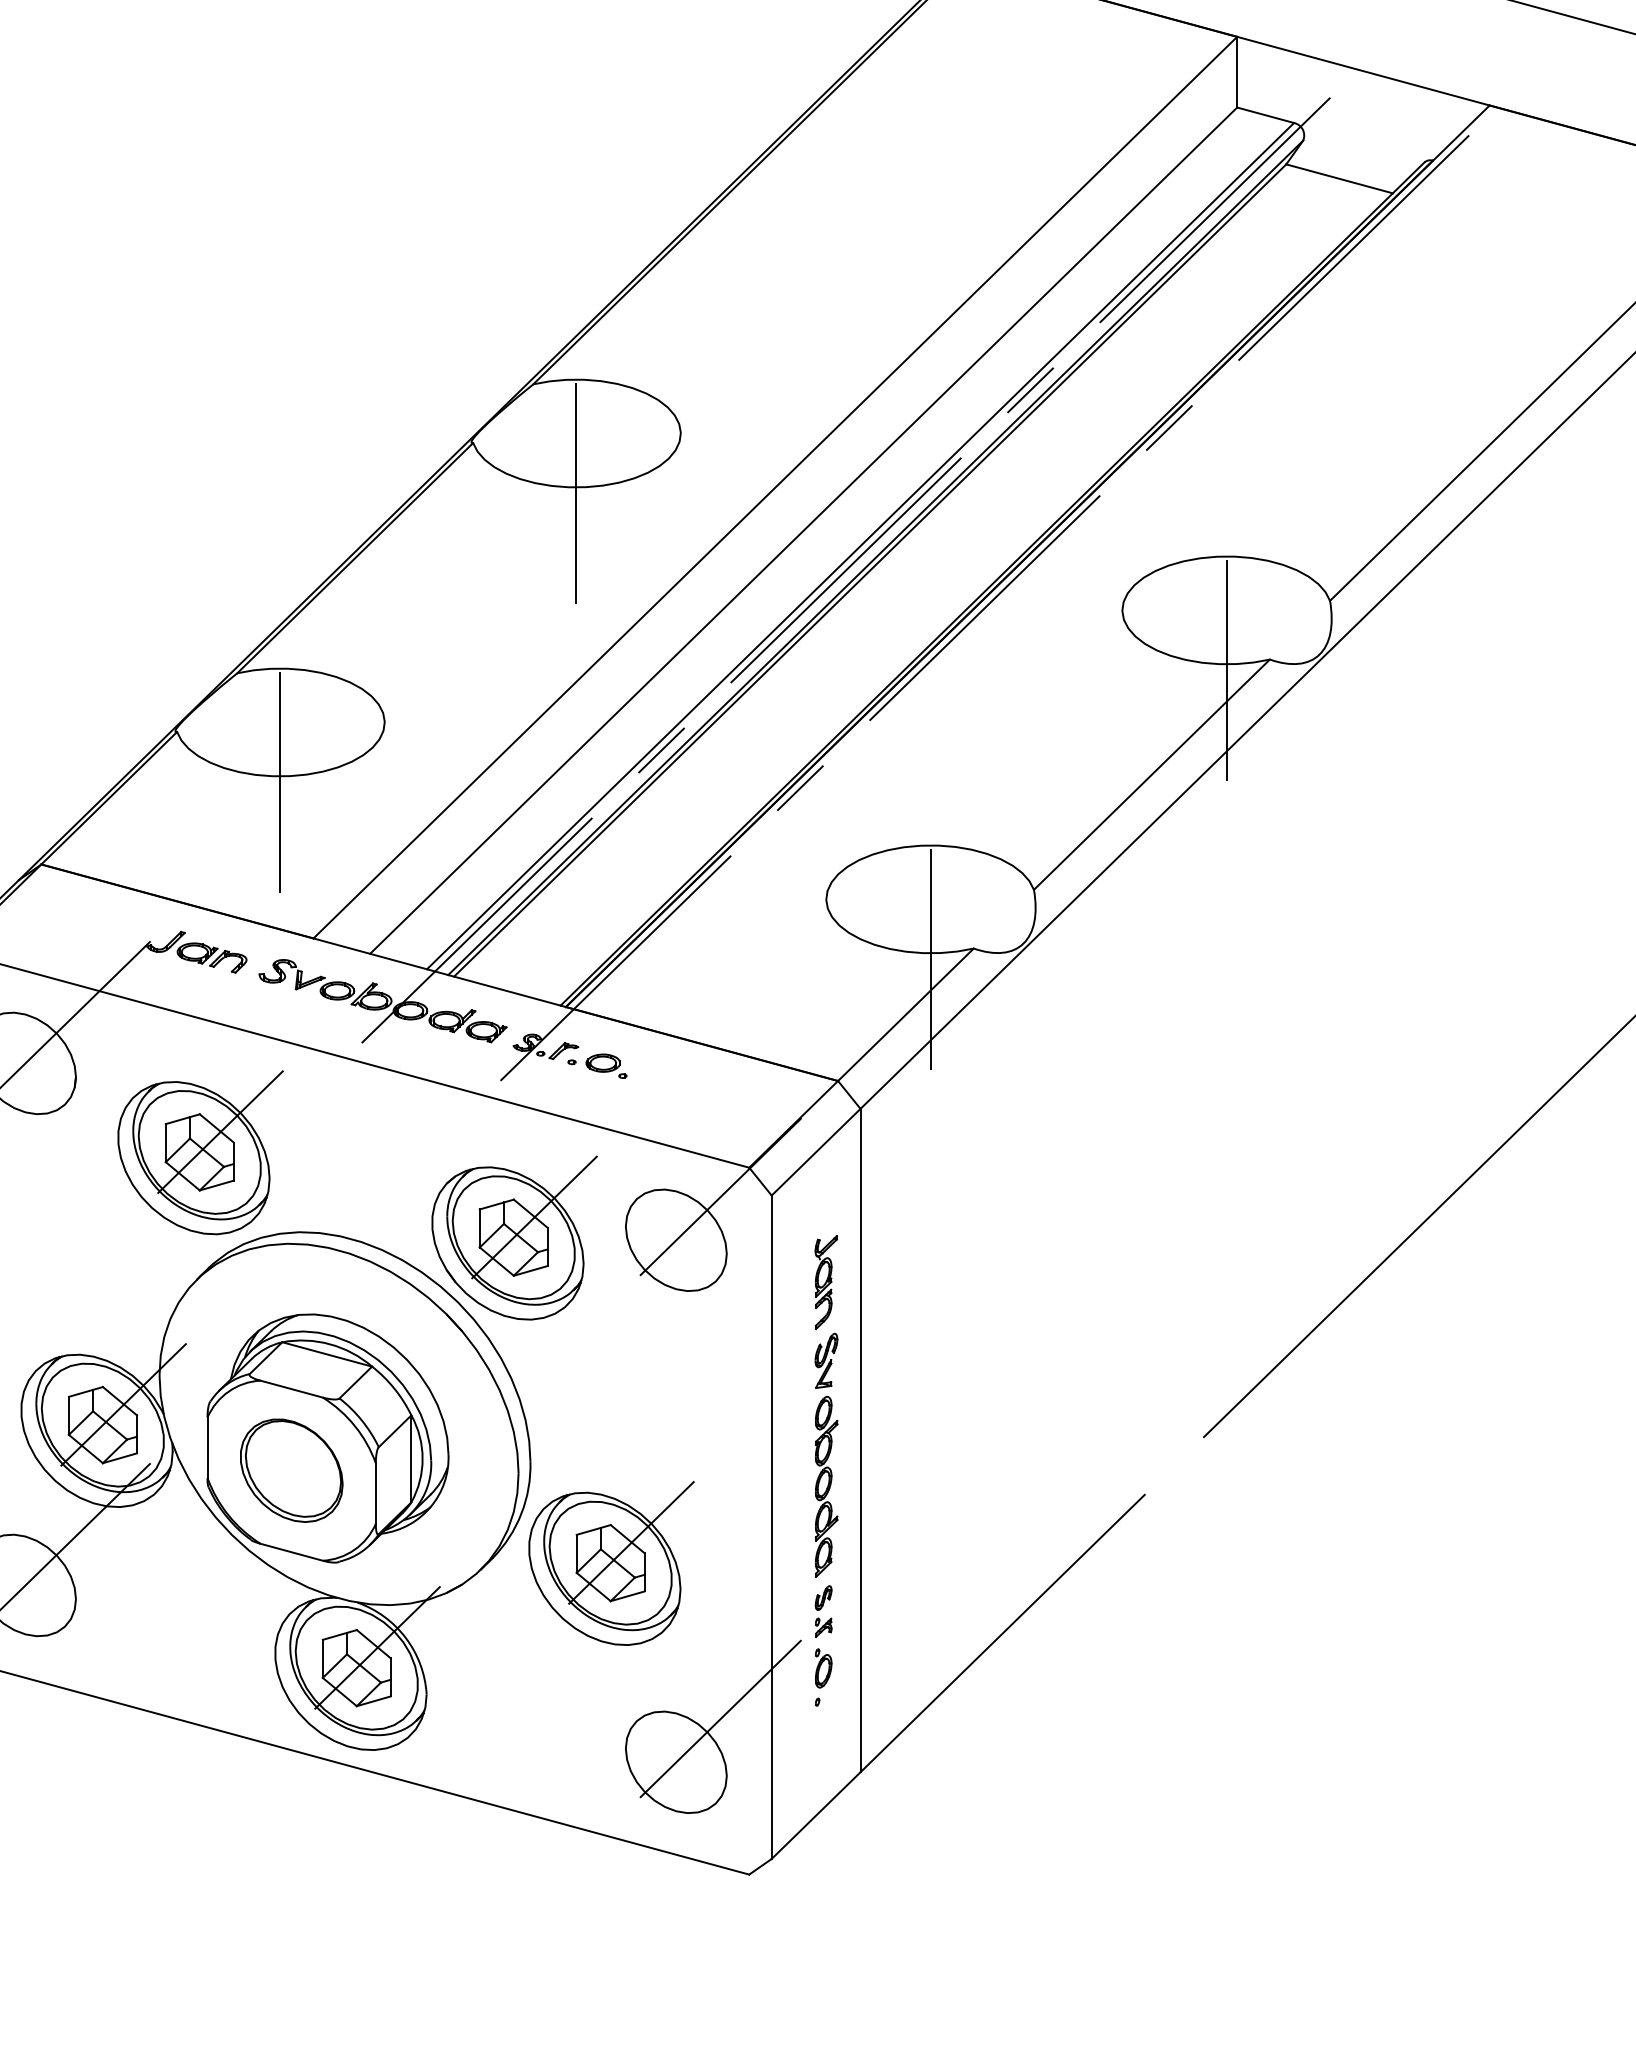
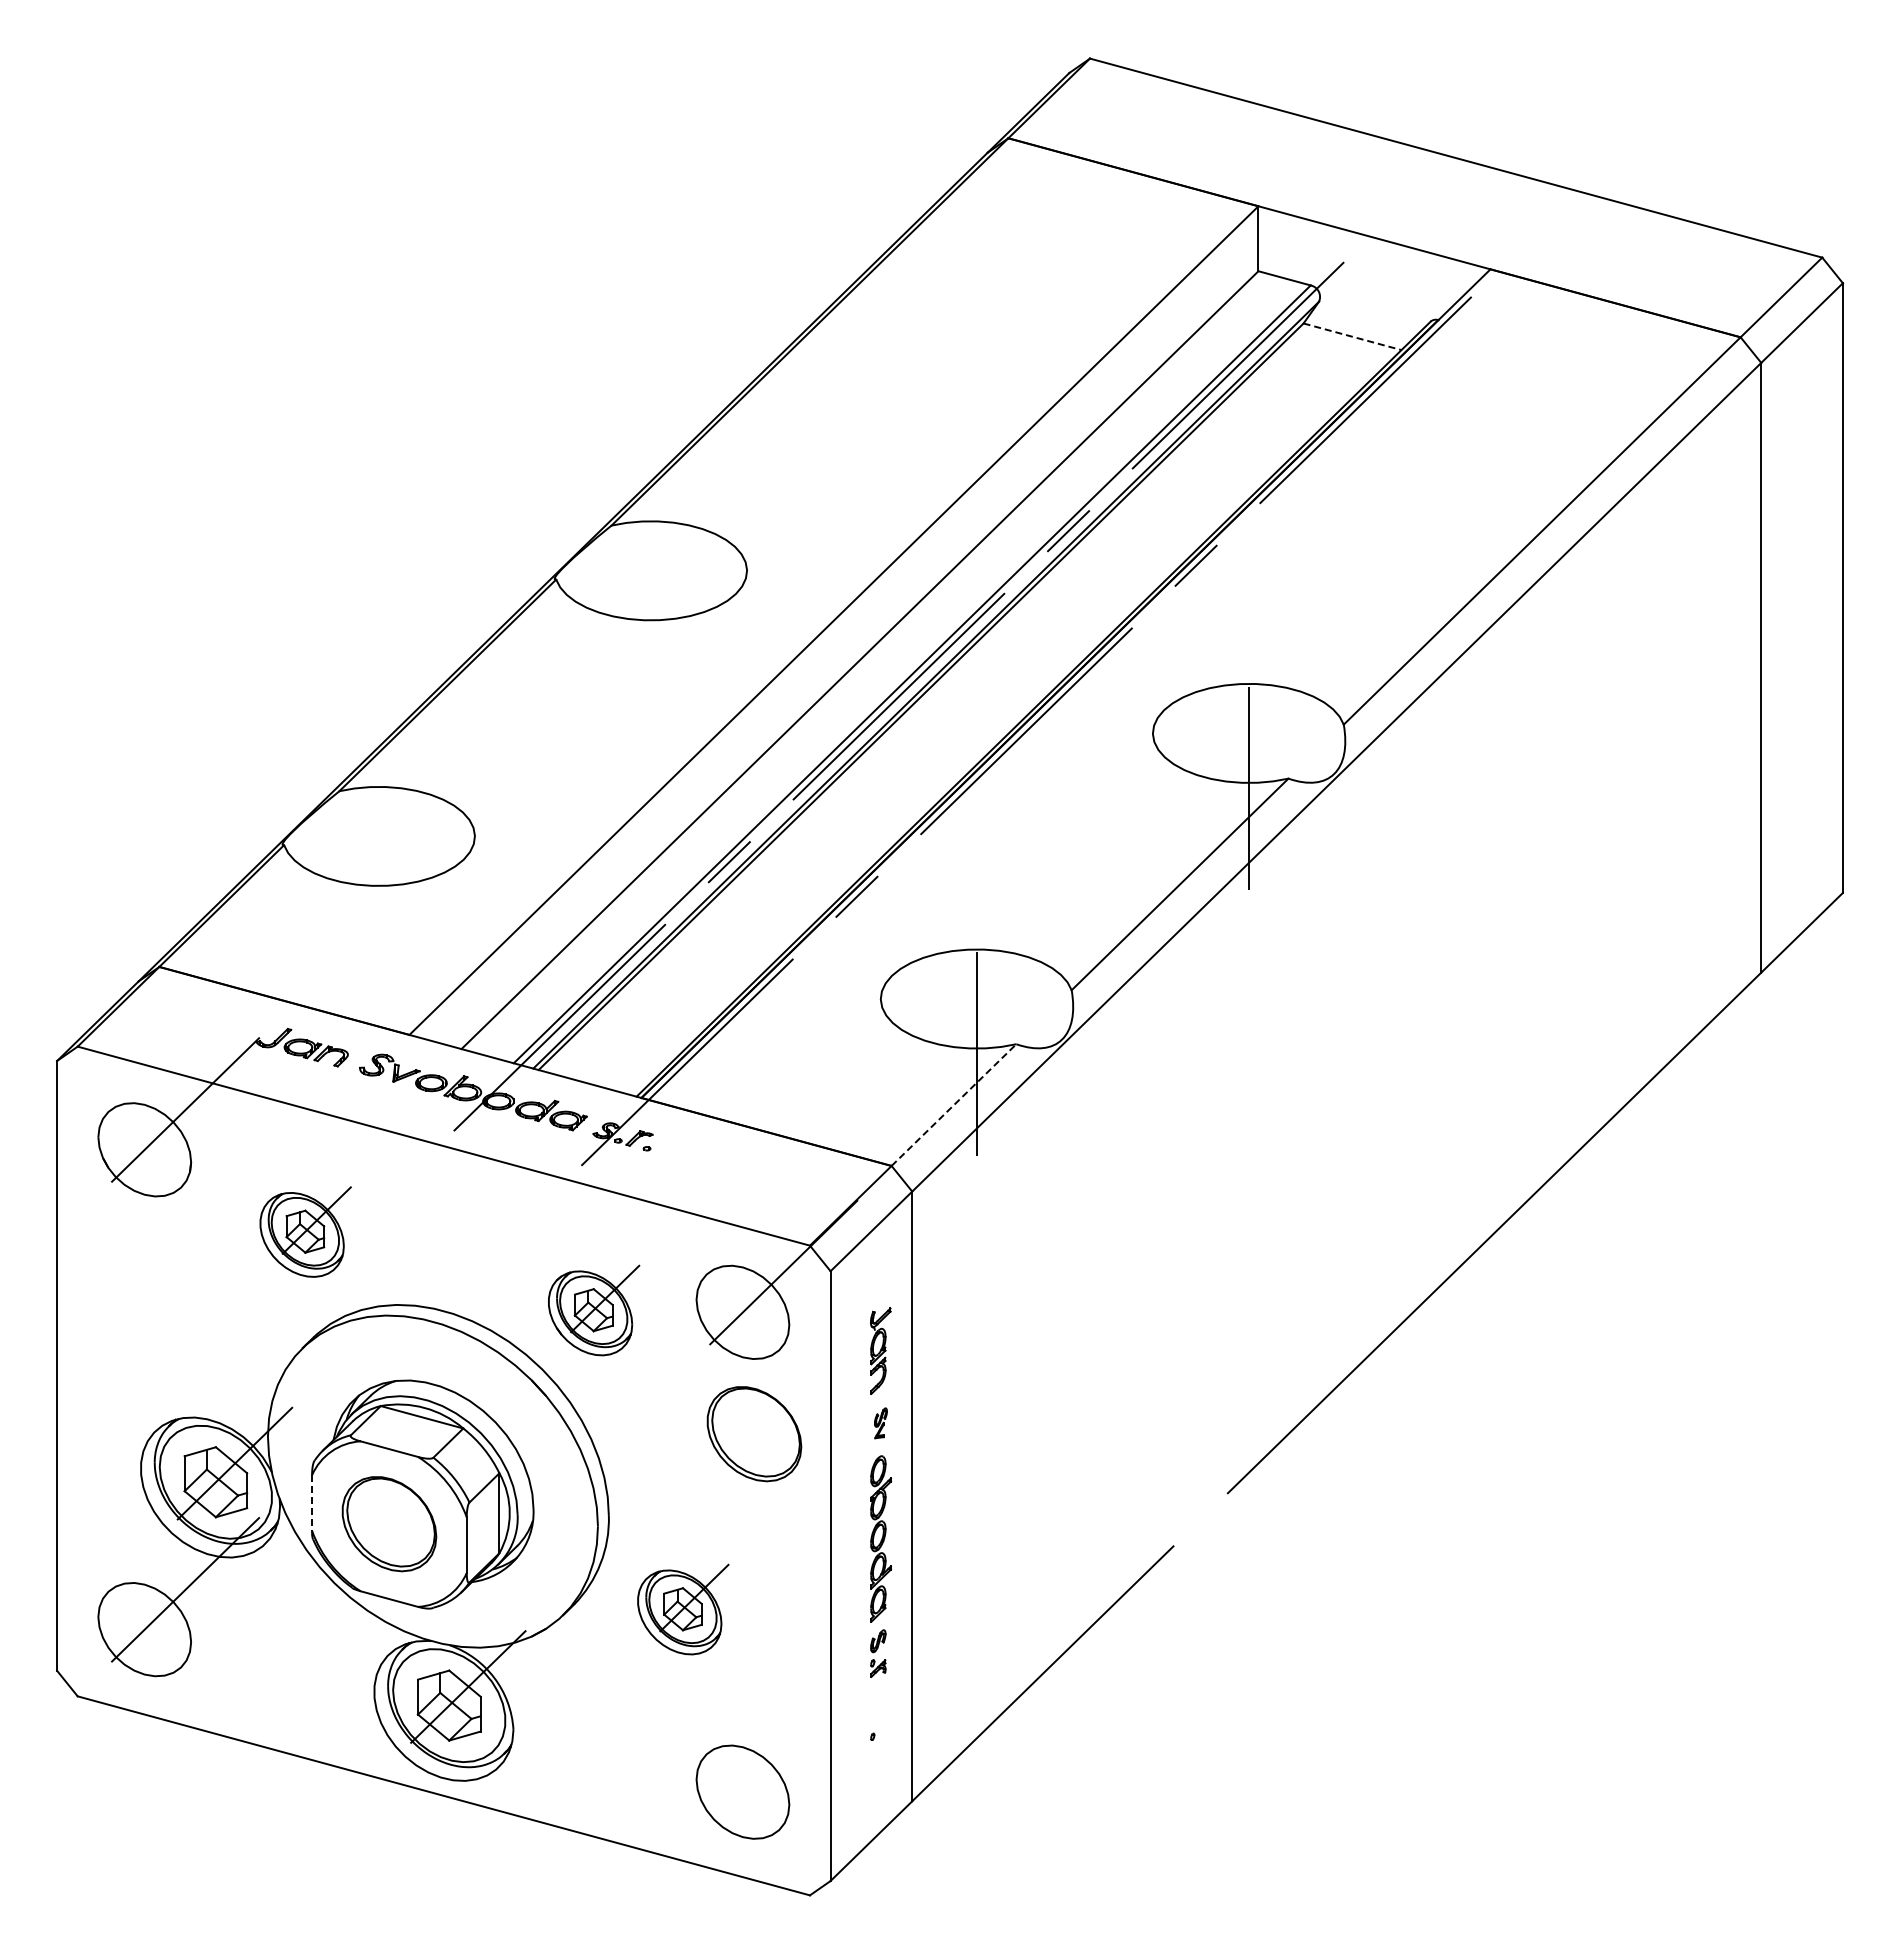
line: (1339, 178) -> (1352, 336), solid -> dashed
line: (575, 492) -> (650, 625), removed
line: (279, 782) -> (378, 891), removed
line: (906, 1014) -> (954, 1104), solid -> dashed
part: (606, 1066) -> (678, 1152), removed
part: (200, 1152) -> (305, 1231), size x0.6
part: (513, 1238) -> (593, 1310), size x0.6
part: (825, 1361) -> (880, 1423), size x0.6
part: (688, 1373) -> (754, 1434), added
line: (208, 1448) -> (312, 1503), solid -> dashed
part: (611, 1563) -> (683, 1609), size x0.6
part: (823, 1668) -> (878, 1705), removed
line: (720, 1718) -> (783, 1751), removed

